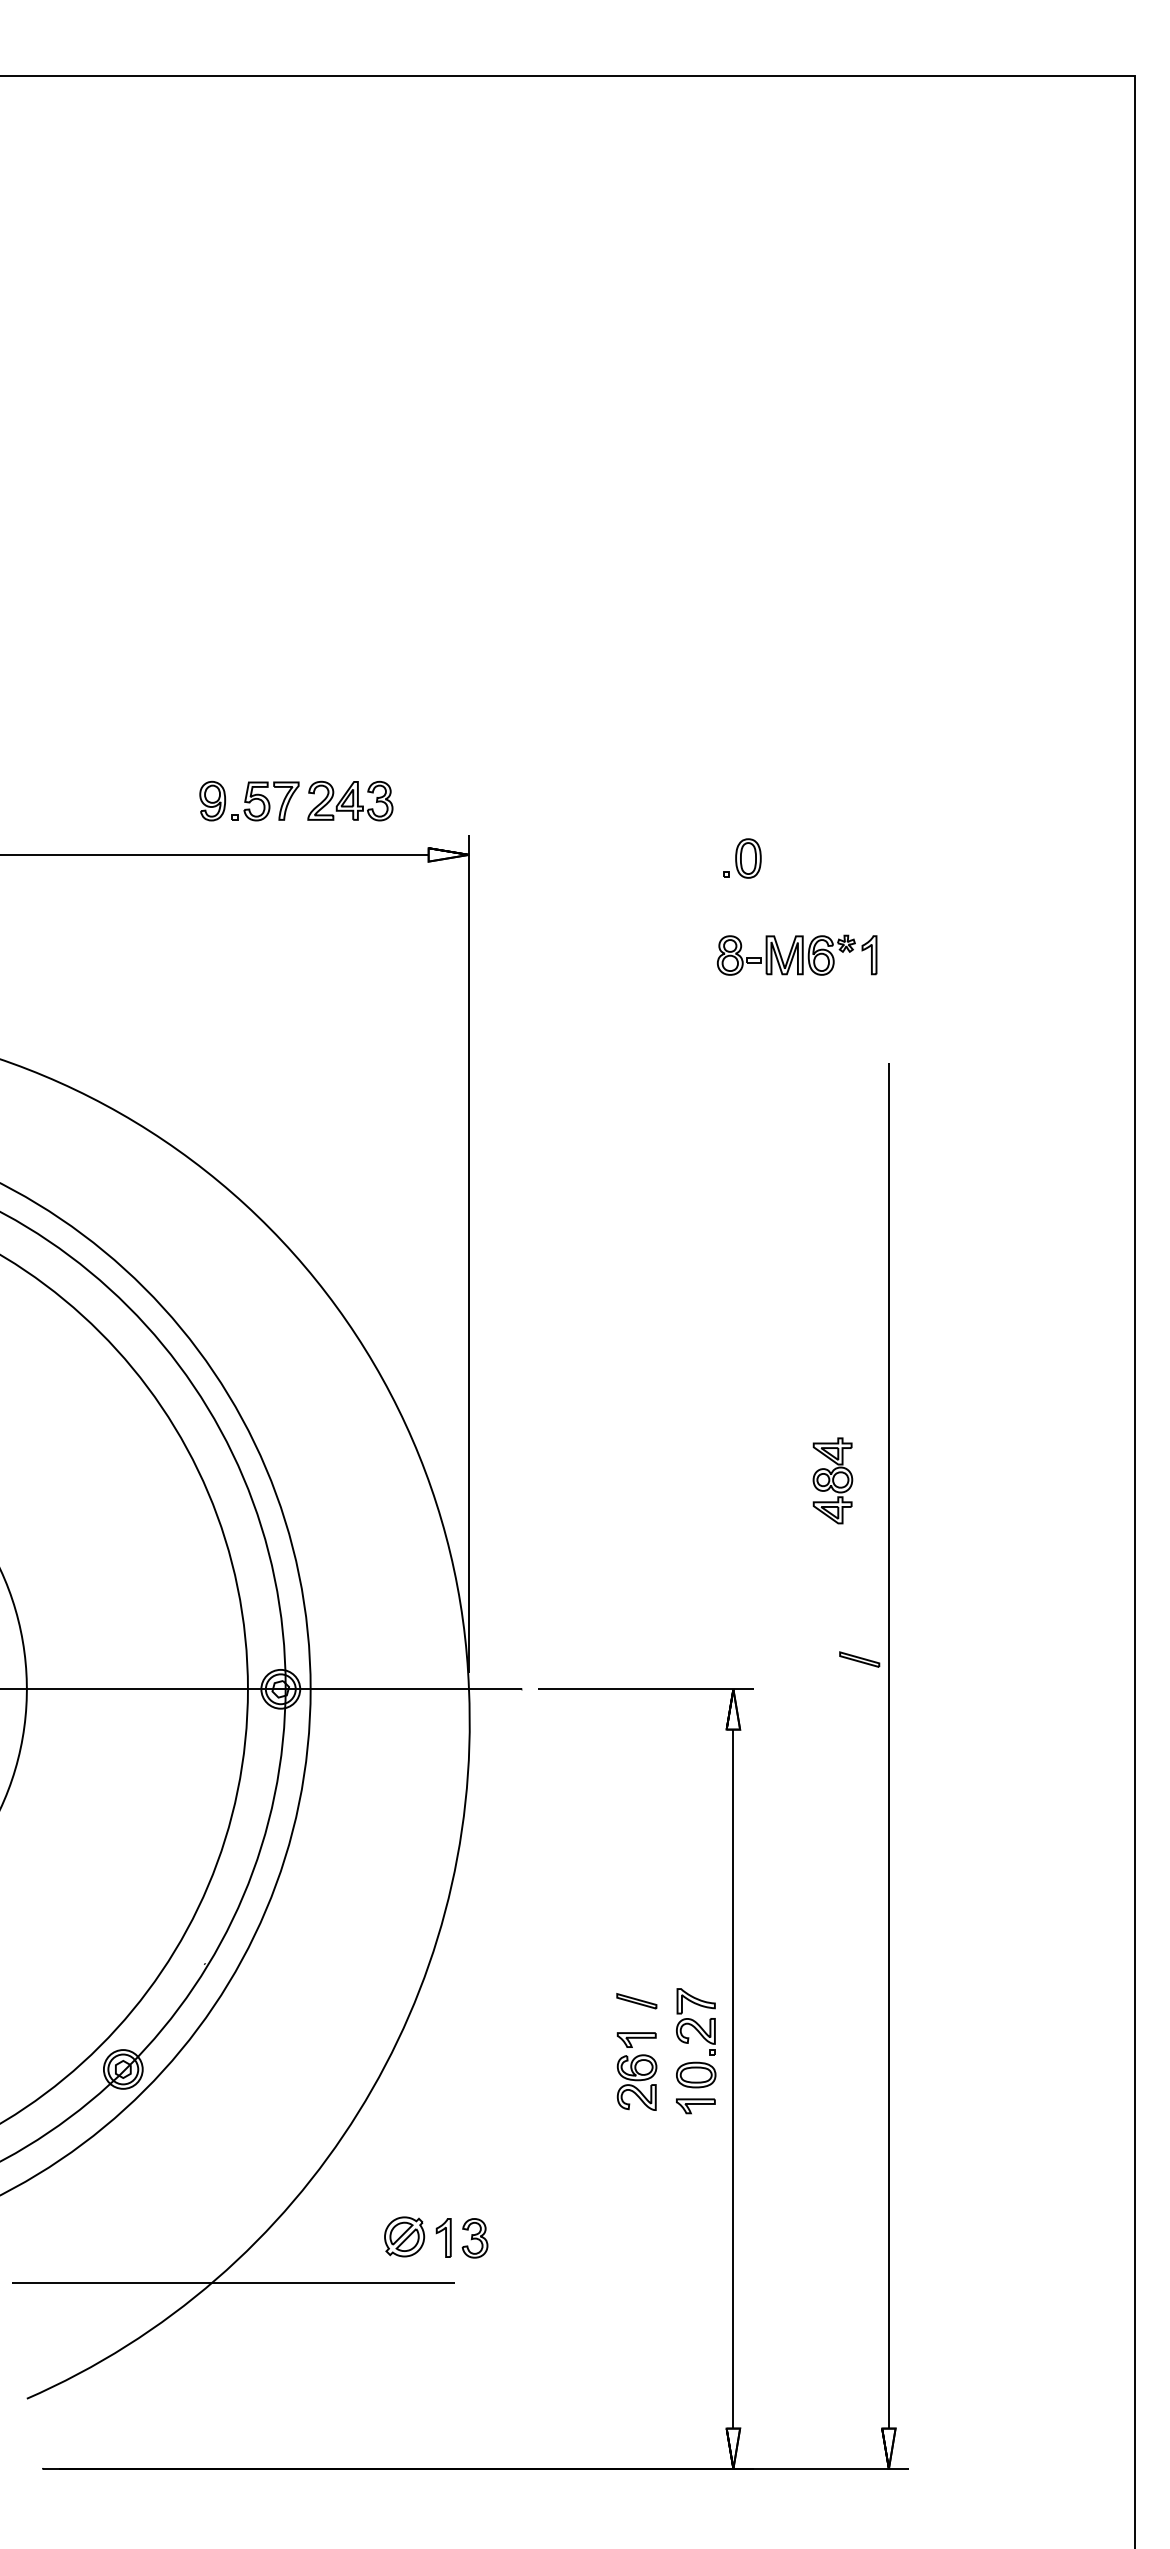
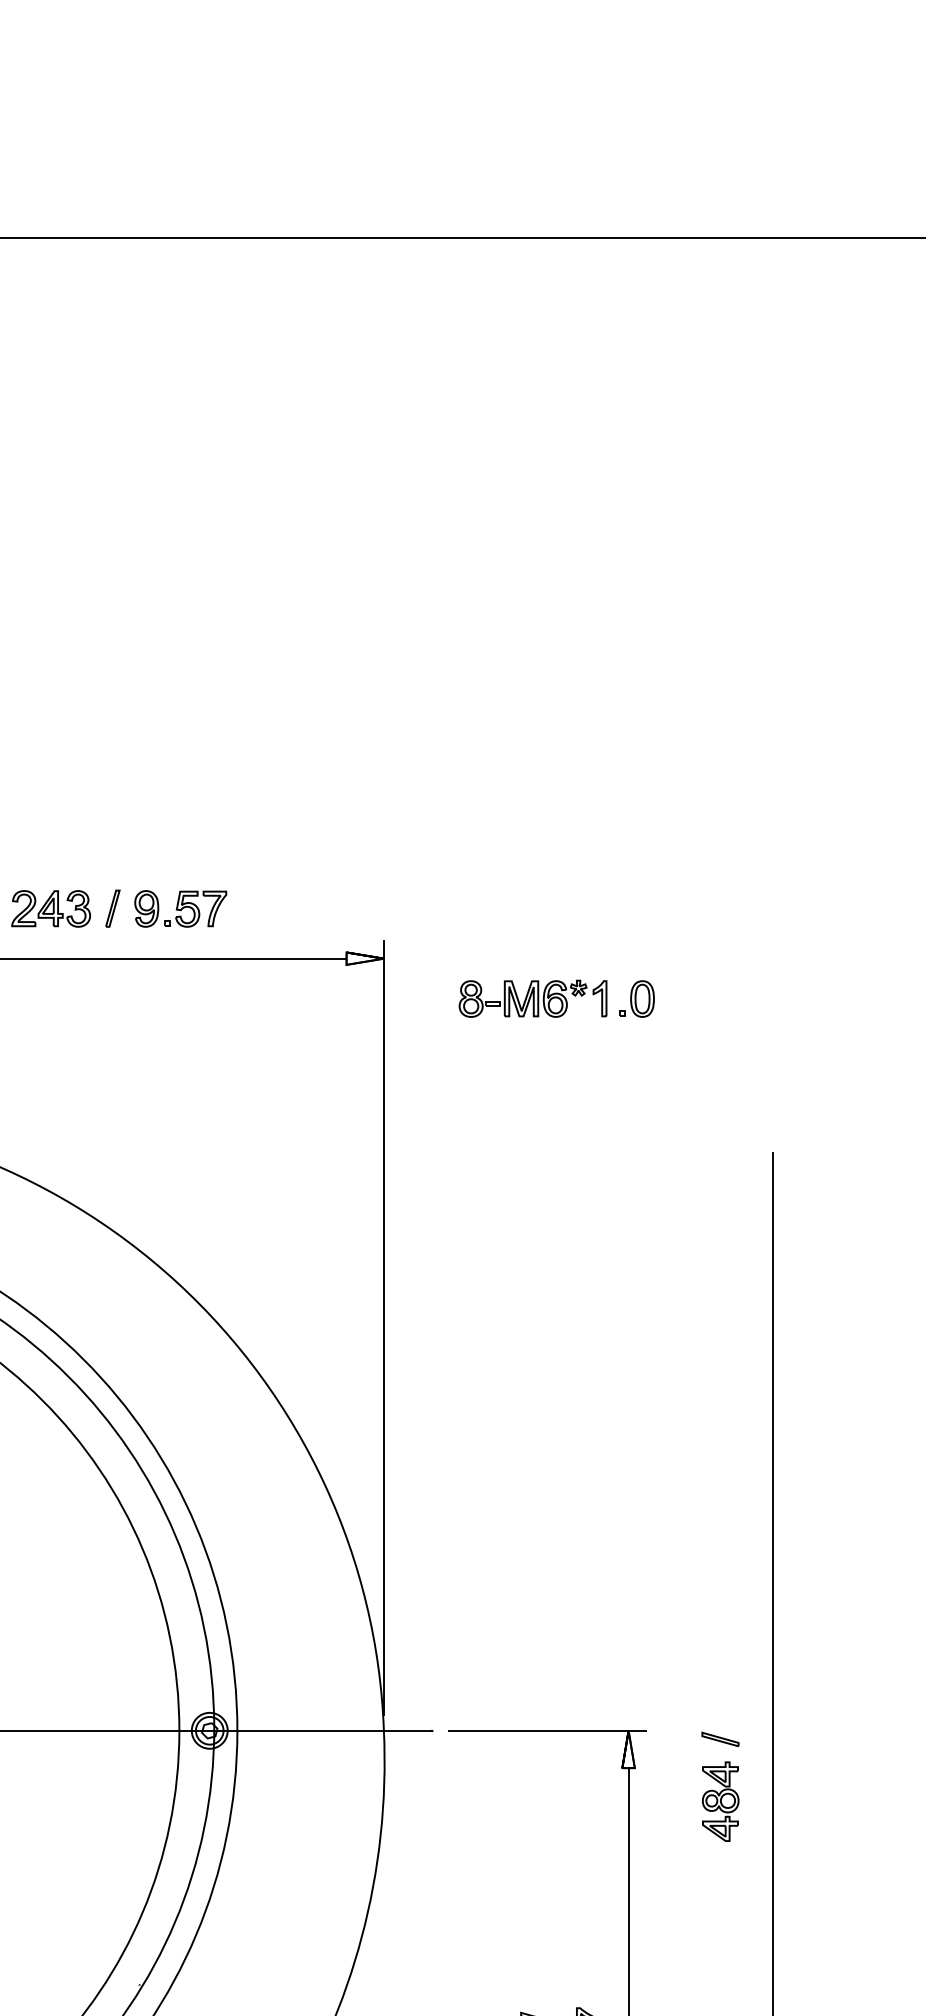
part: (176, 800) -> (113, 908), added
part: (350, 800) -> (51, 908), moved
part: (742, 858) -> (637, 999), moved
part: (796, 954) -> (532, 998), moved
part: (832, 1480) -> (720, 1801), moved
part: (859, 1659) -> (720, 1739), moved

